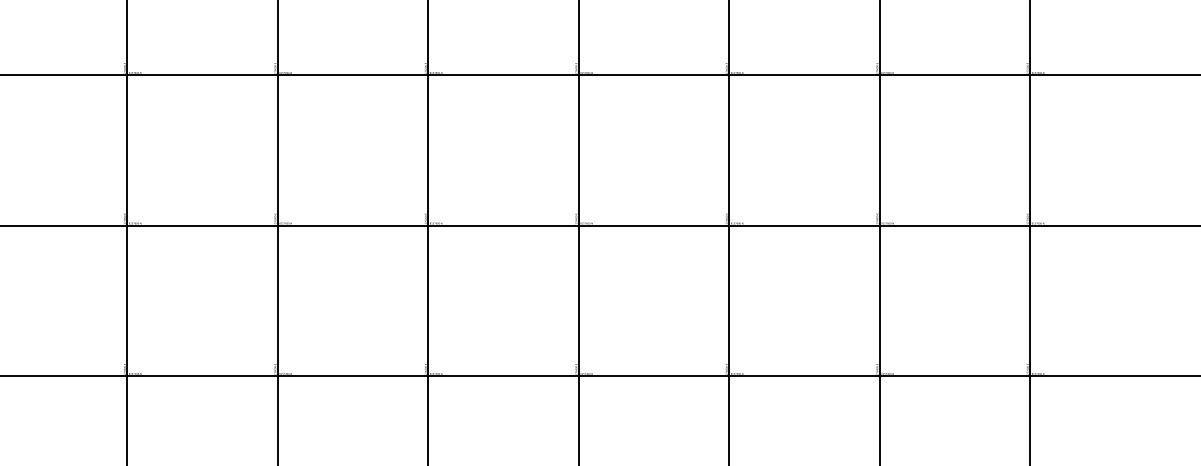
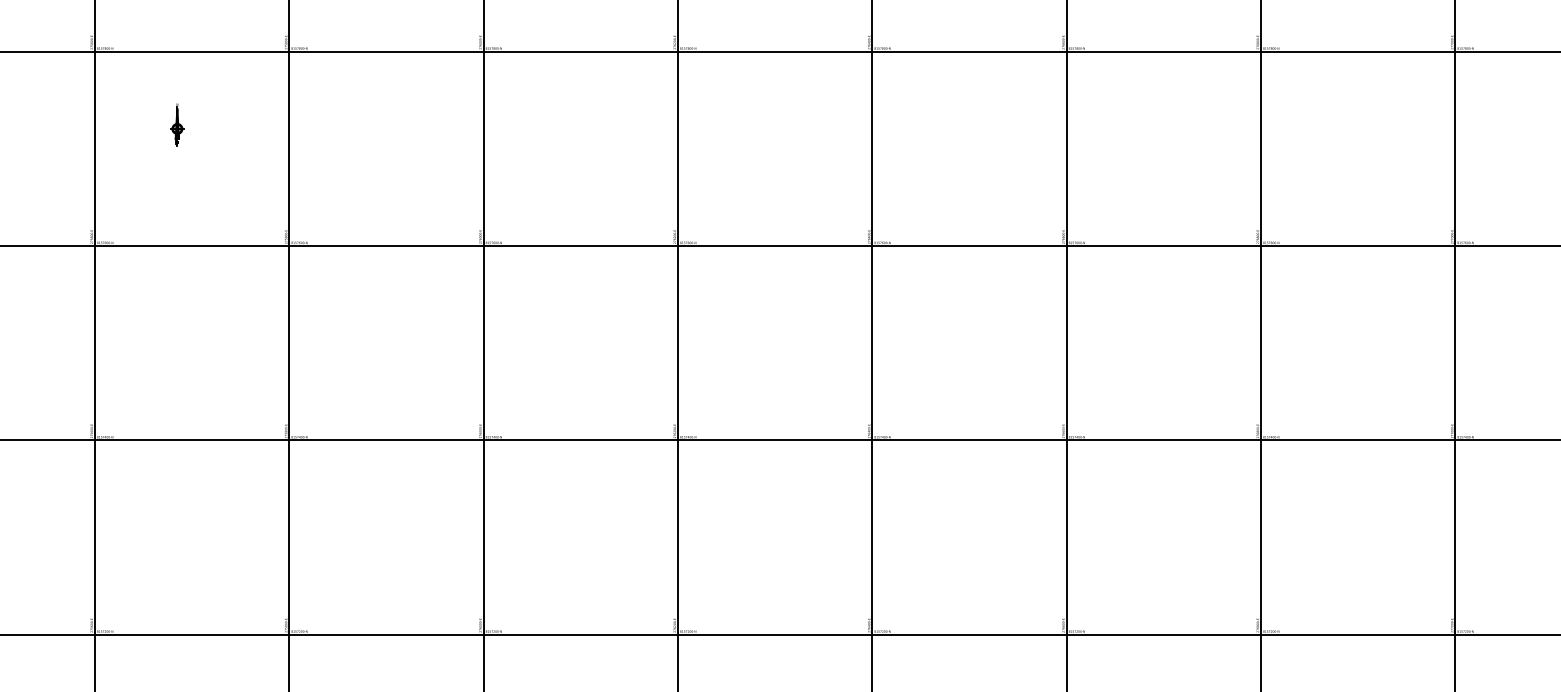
part: (40, 131) -> (177, 124), added

